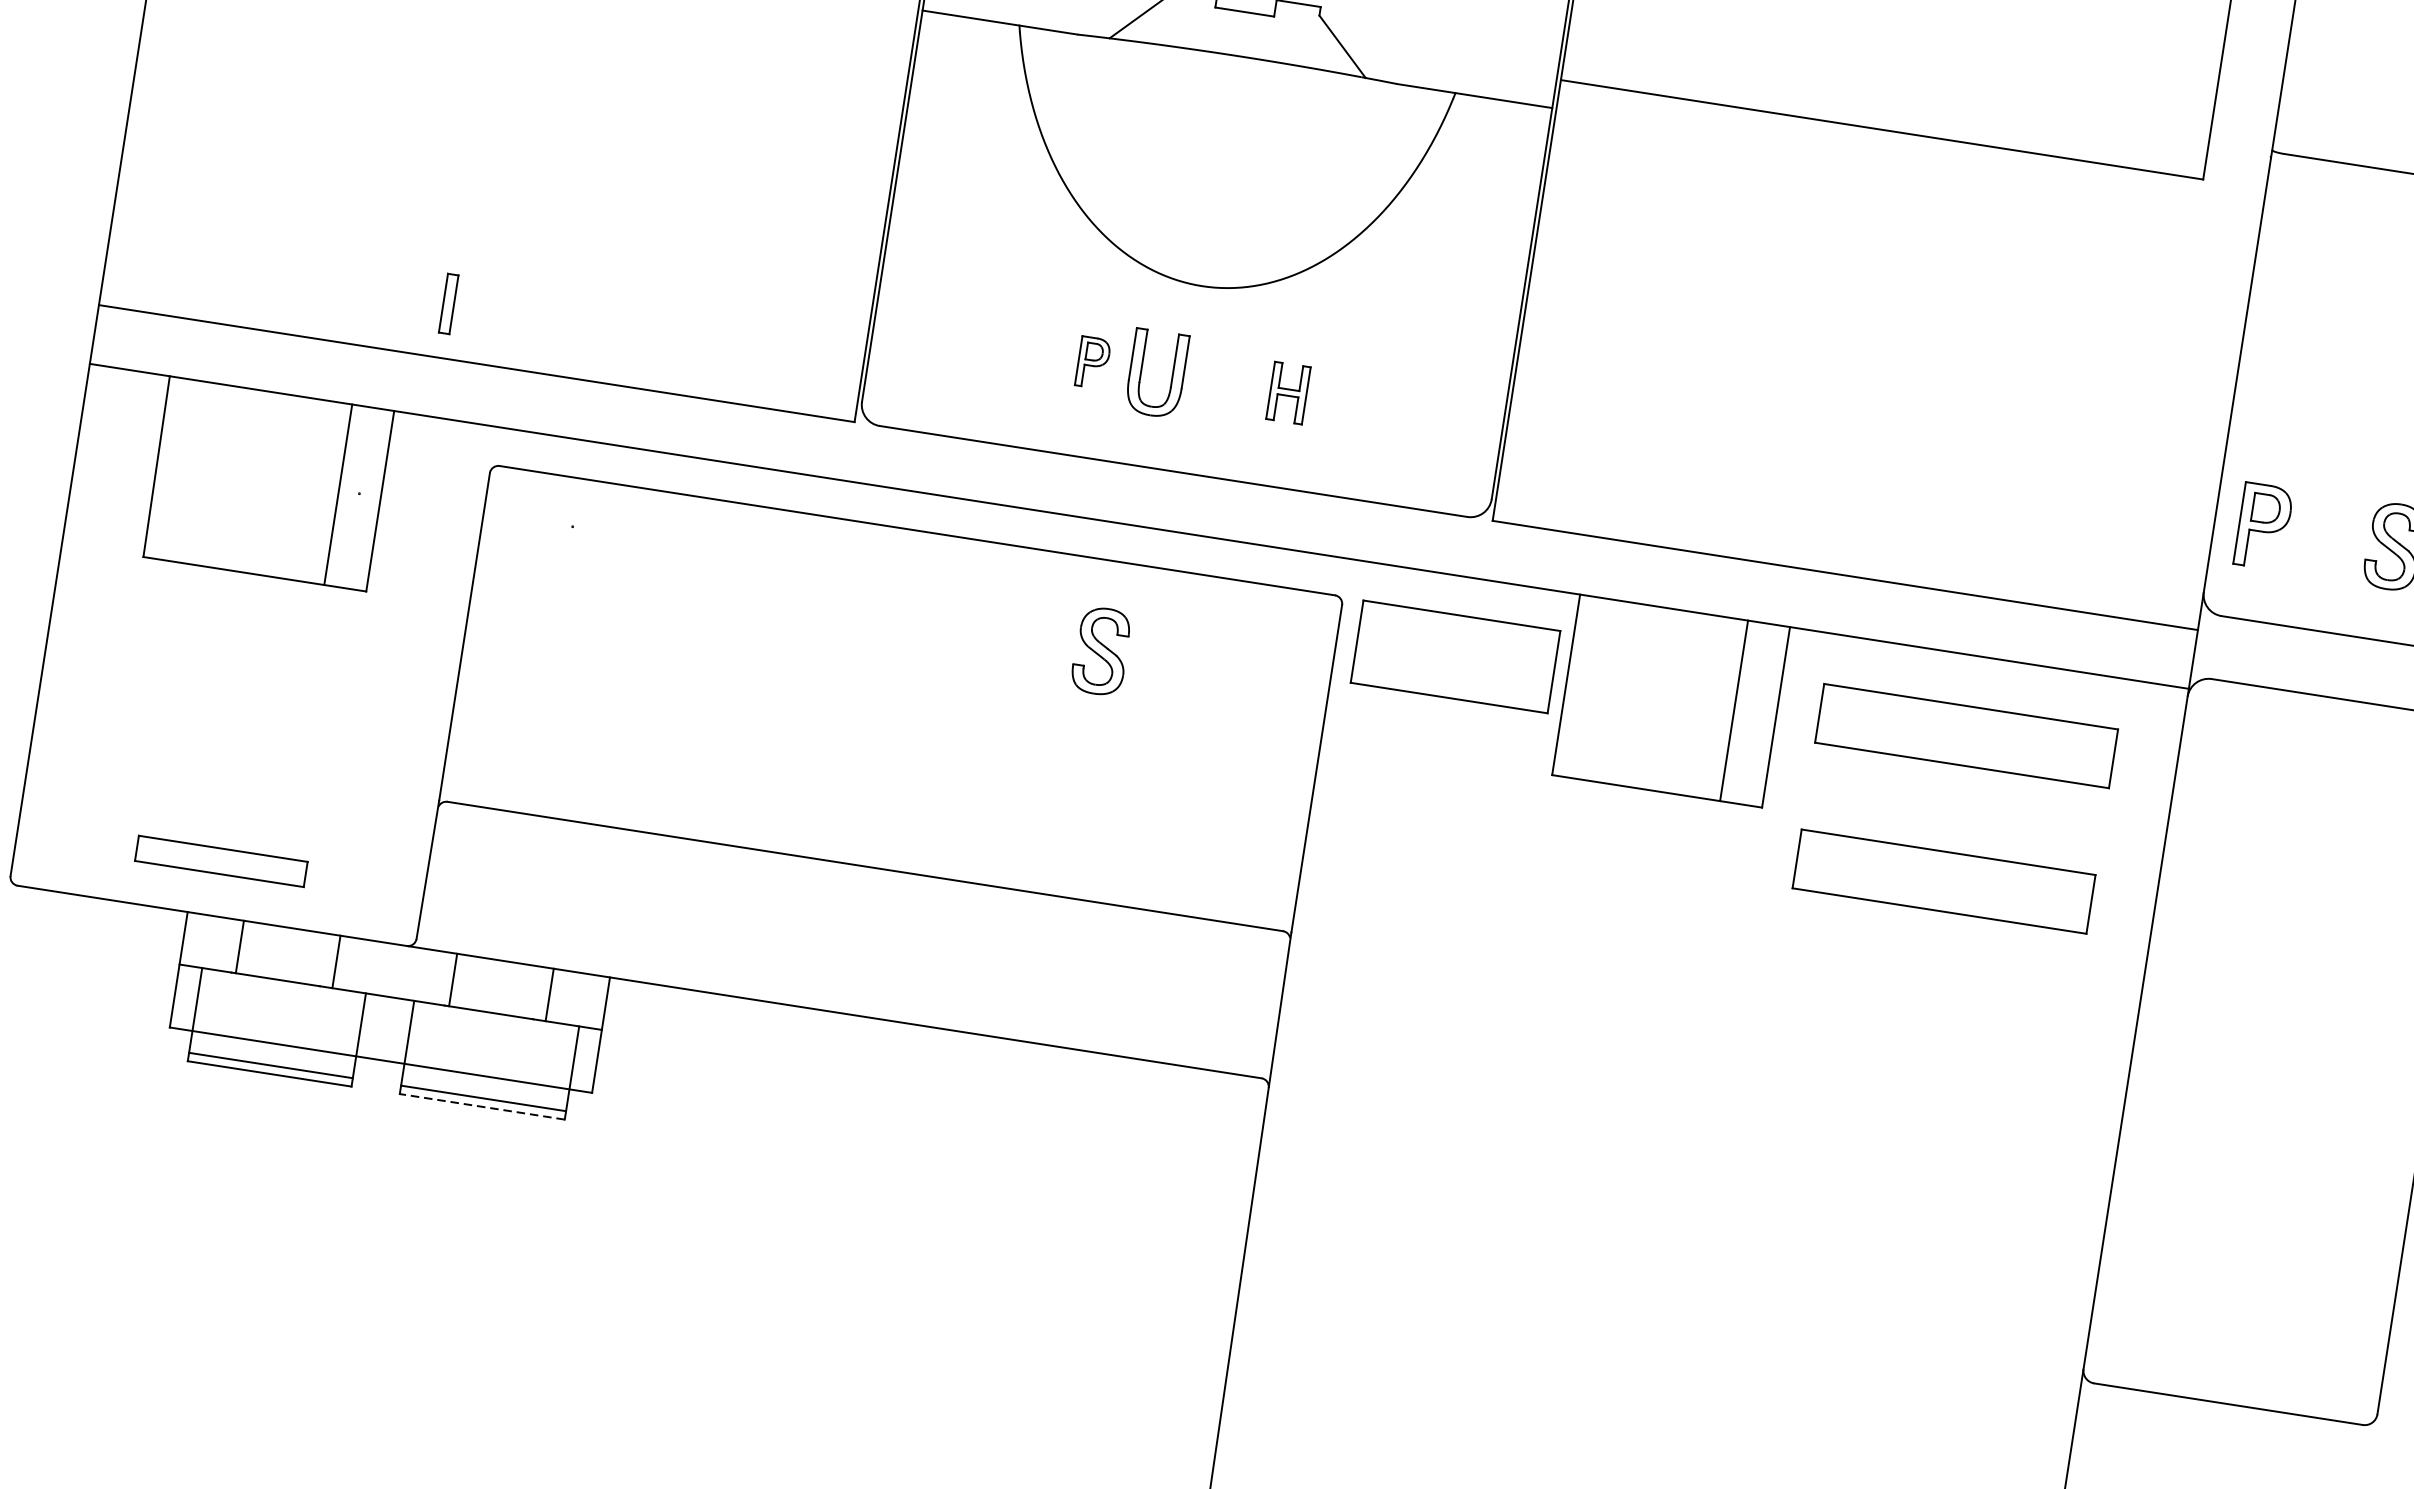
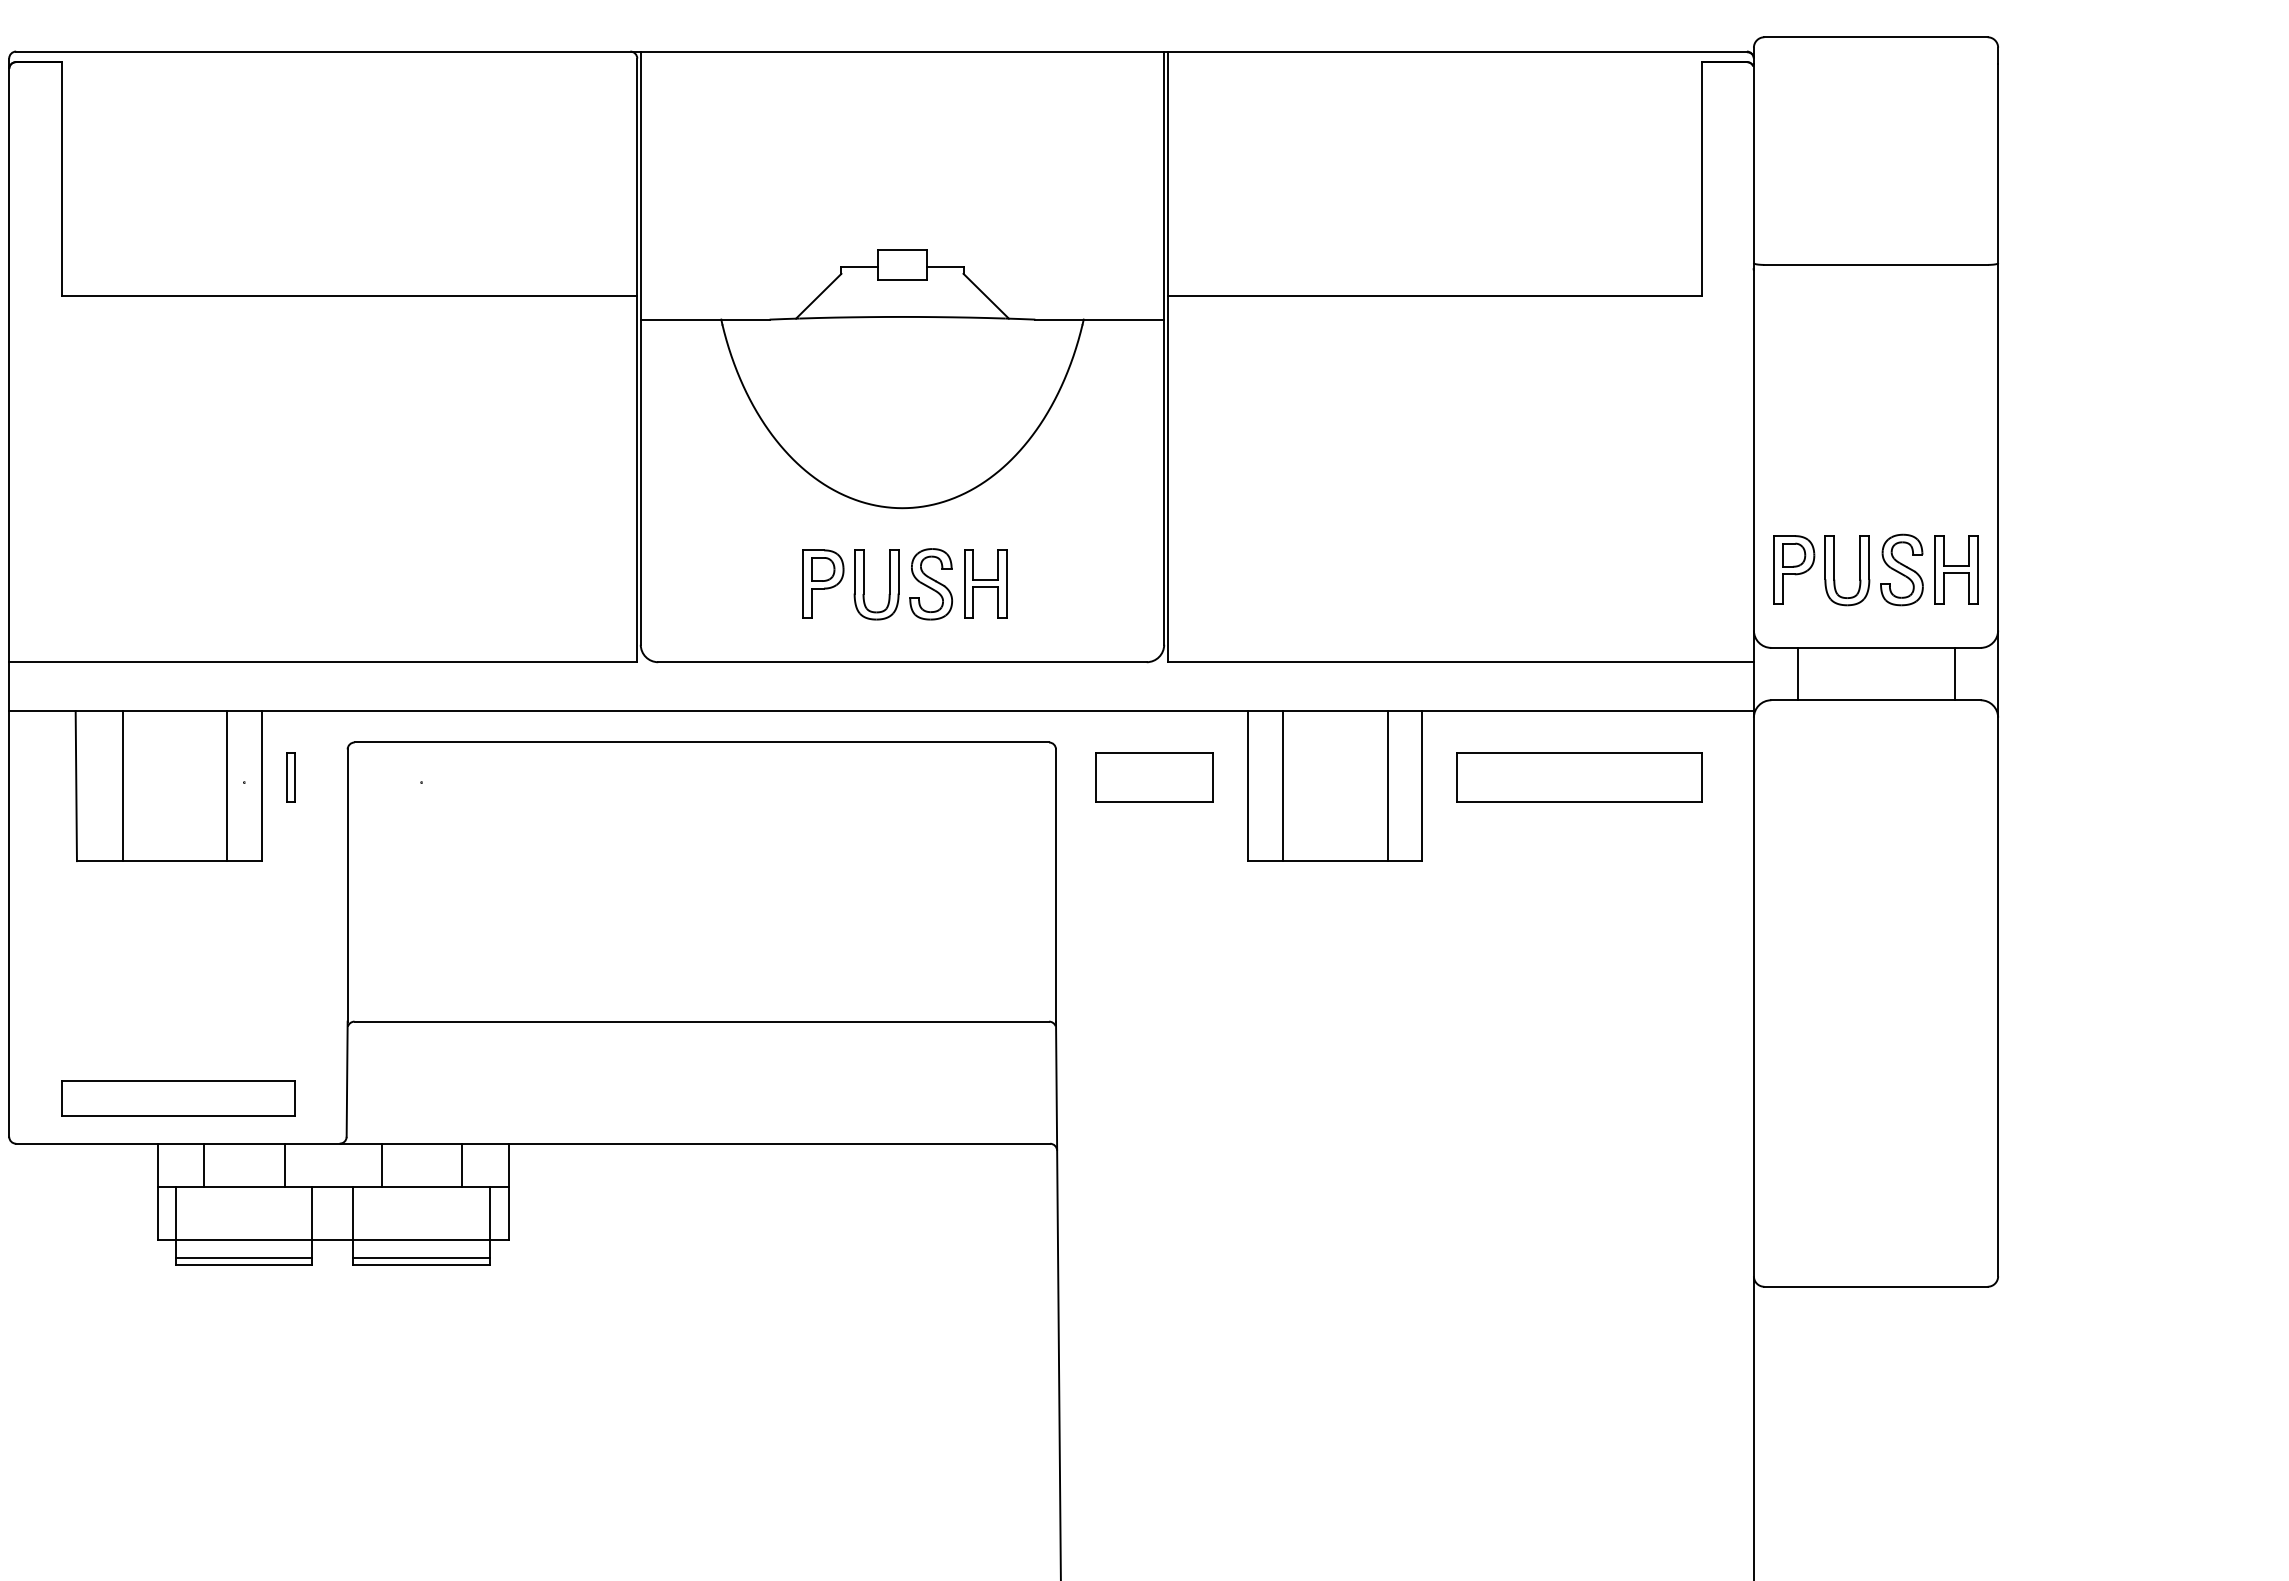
part: (448, 304) -> (290, 777), moved
part: (1093, 362) -> (823, 583), size x1.67
part: (1288, 392) -> (985, 583), size x1.43
line: (212, 475) -> (122, 786), added
part: (2342, 539) -> (1859, 570), added
part: (1100, 651) -> (930, 584), moved
line: (2248, 651) -> (1797, 673), added
part: (1455, 657) -> (1154, 777), size x0.71
line: (1607, 691) -> (1282, 786), added
part: (221, 861) -> (178, 1098), size x1.67
part: (1944, 881) -> (1579, 898), removed
line: (482, 1106) -> (421, 1264), dashed -> solid

